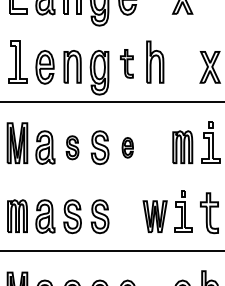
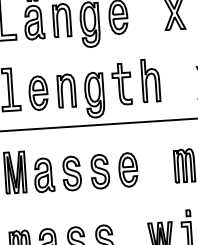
part: (126, 63) -> (121, 83), size x1.43
part: (72, 147) -> (71, 173), size x1.43
part: (127, 147) -> (128, 169), size x1.67

